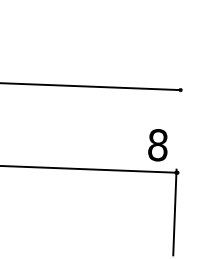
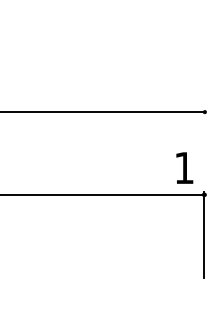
text: (158, 144) -> (184, 167), 8 -> 1

